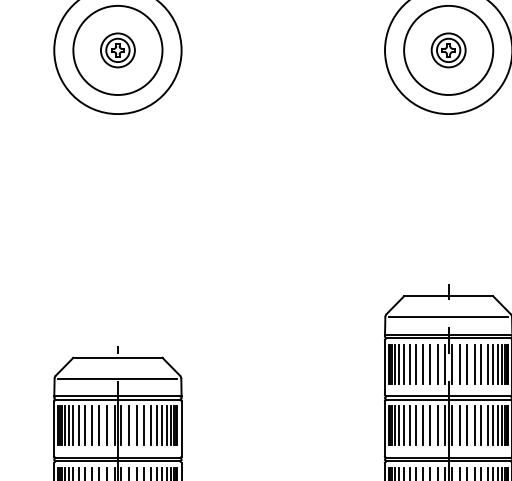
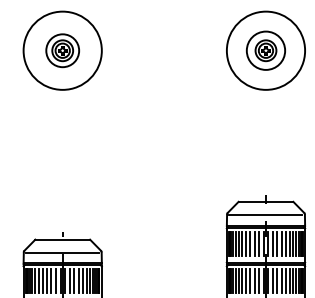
circle: (117, 50) -> (62, 50), size x0.6
circle: (447, 50) -> (265, 50), size x0.7

